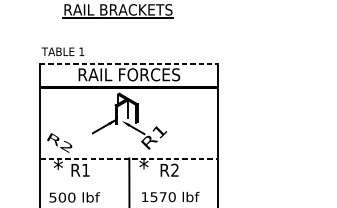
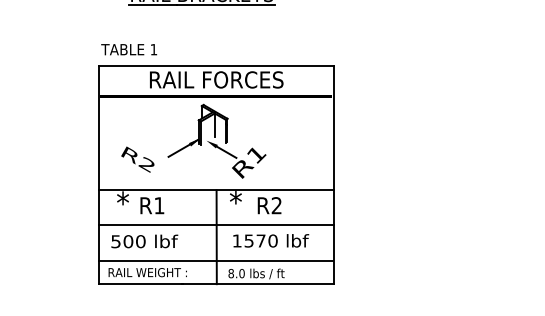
line: (129, 63) -> (216, 65), dashed -> solid
text: (59, 142) -> (137, 159), moved
line: (130, 158) -> (217, 190), dashed -> solid
line: (129, 185) -> (216, 225), added

